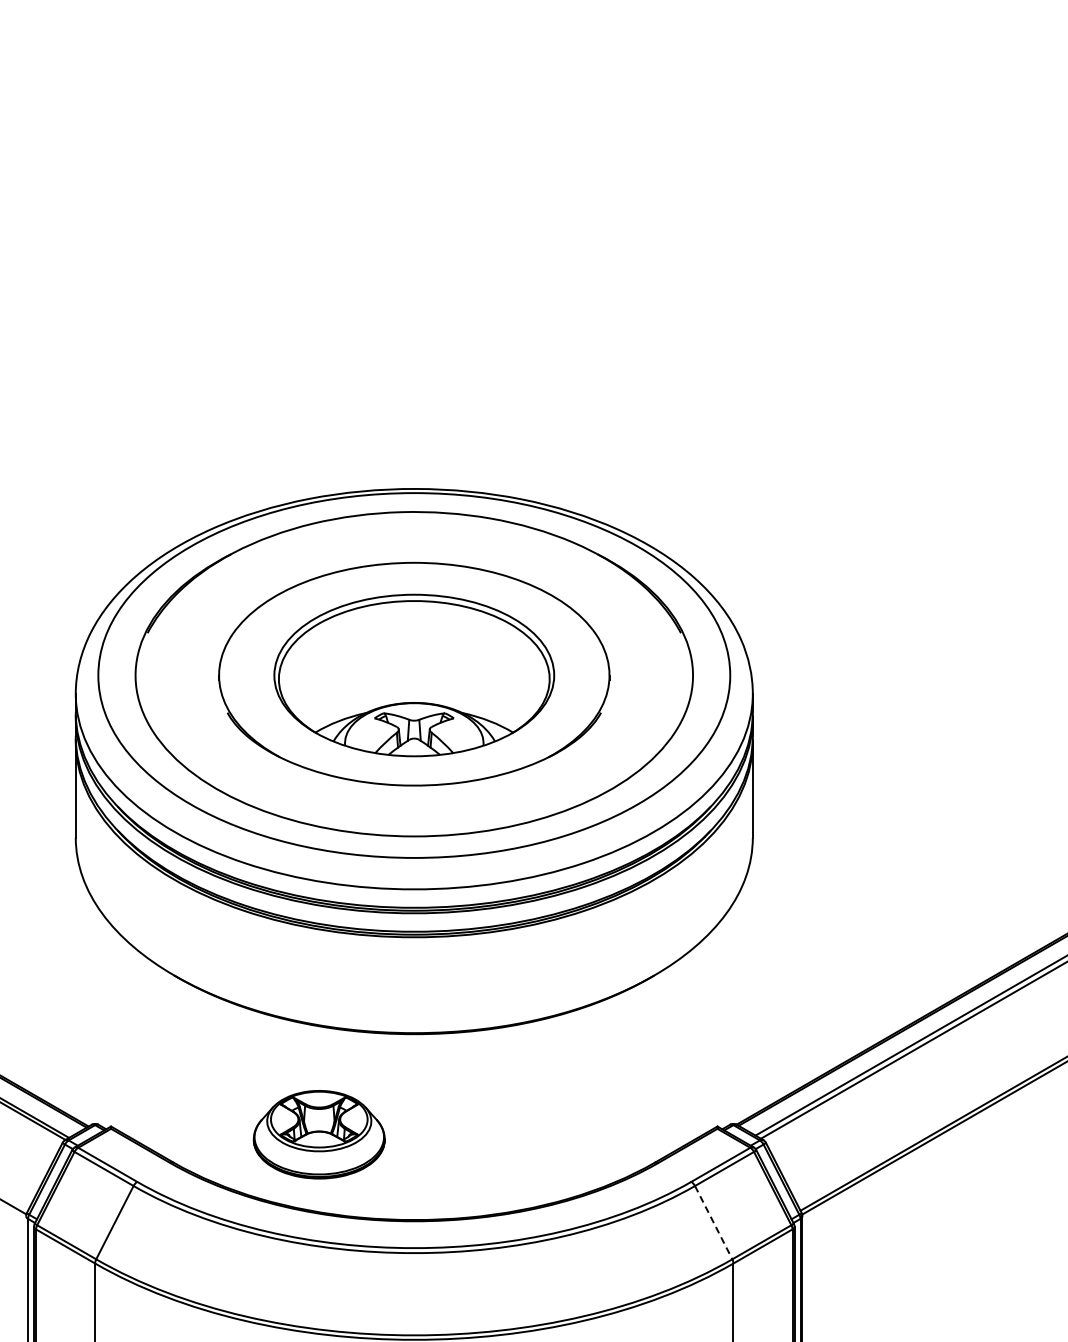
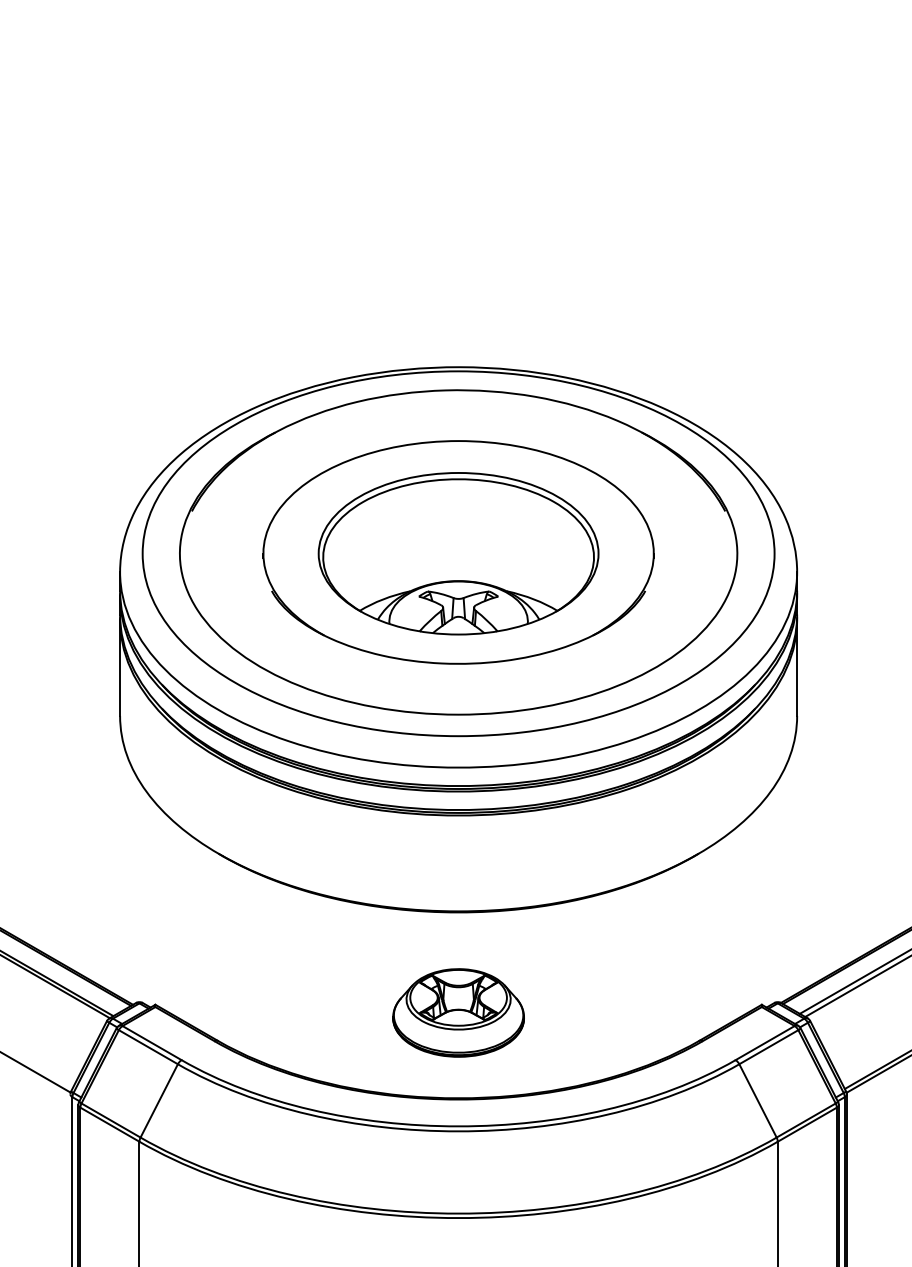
part: (318, 1134) -> (457, 1012), moved
line: (713, 1223) -> (757, 1101), dashed -> solid

